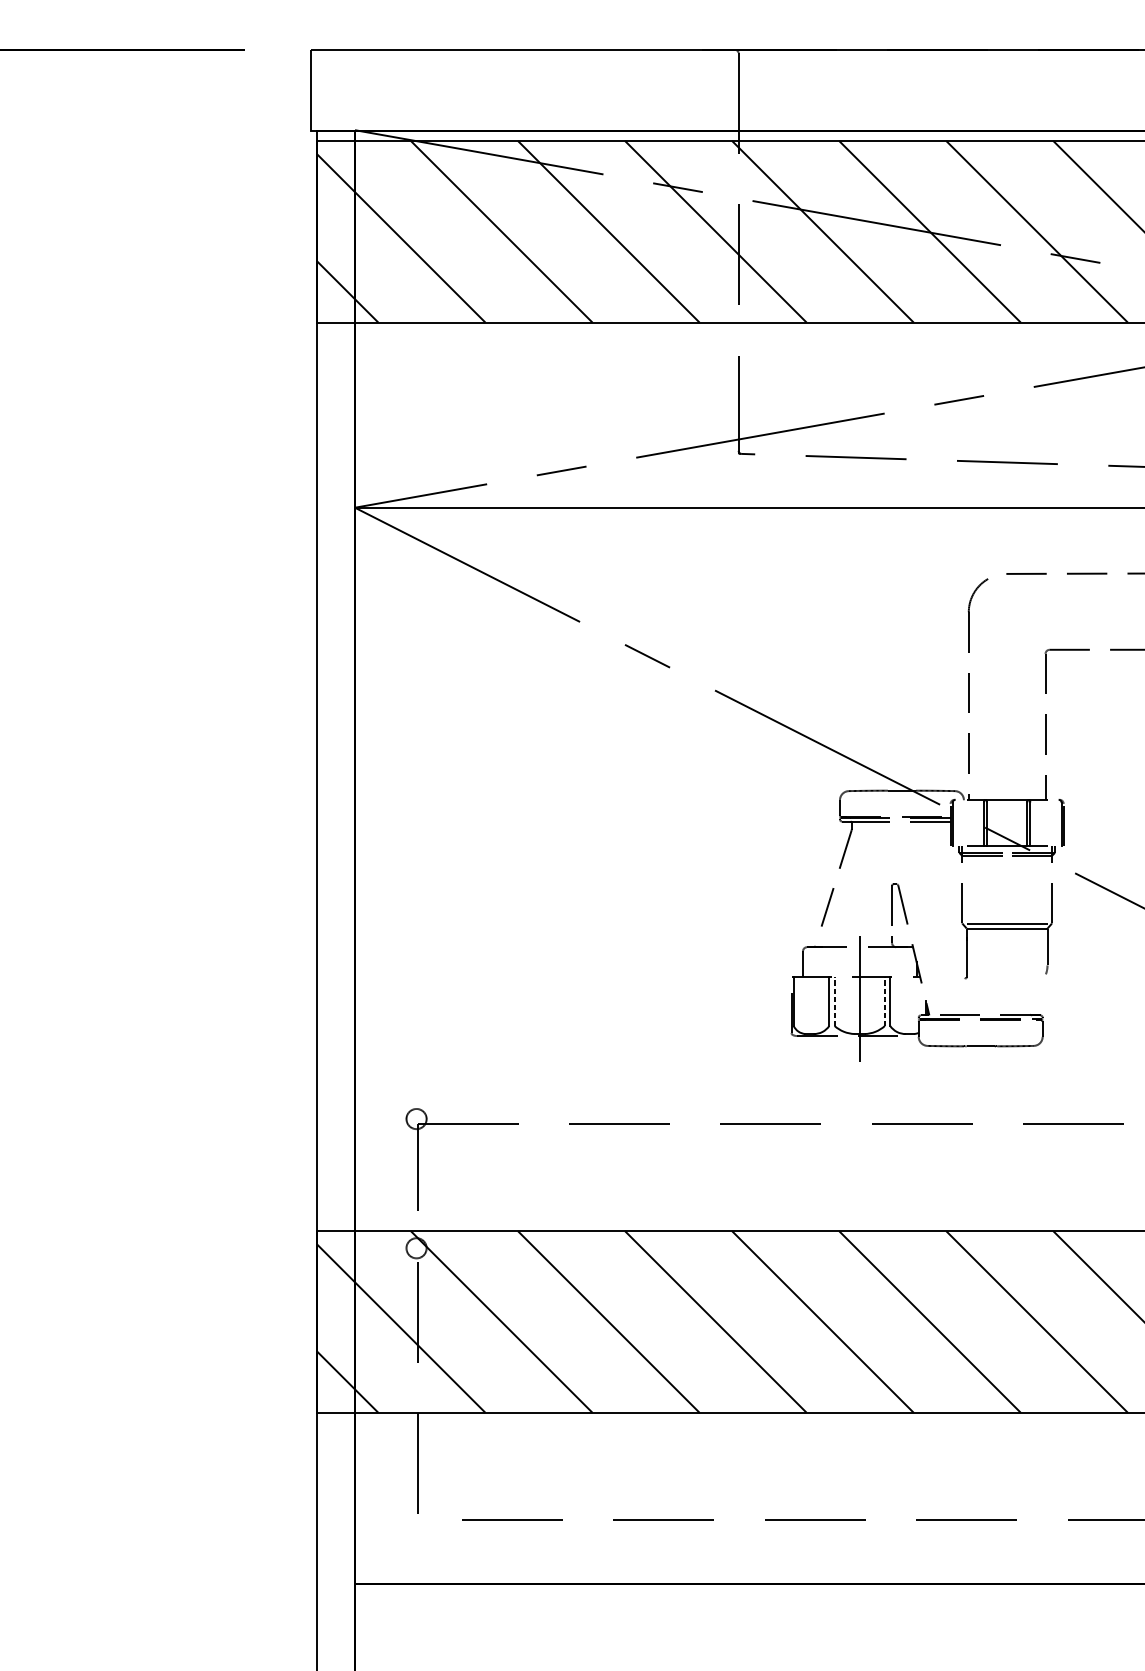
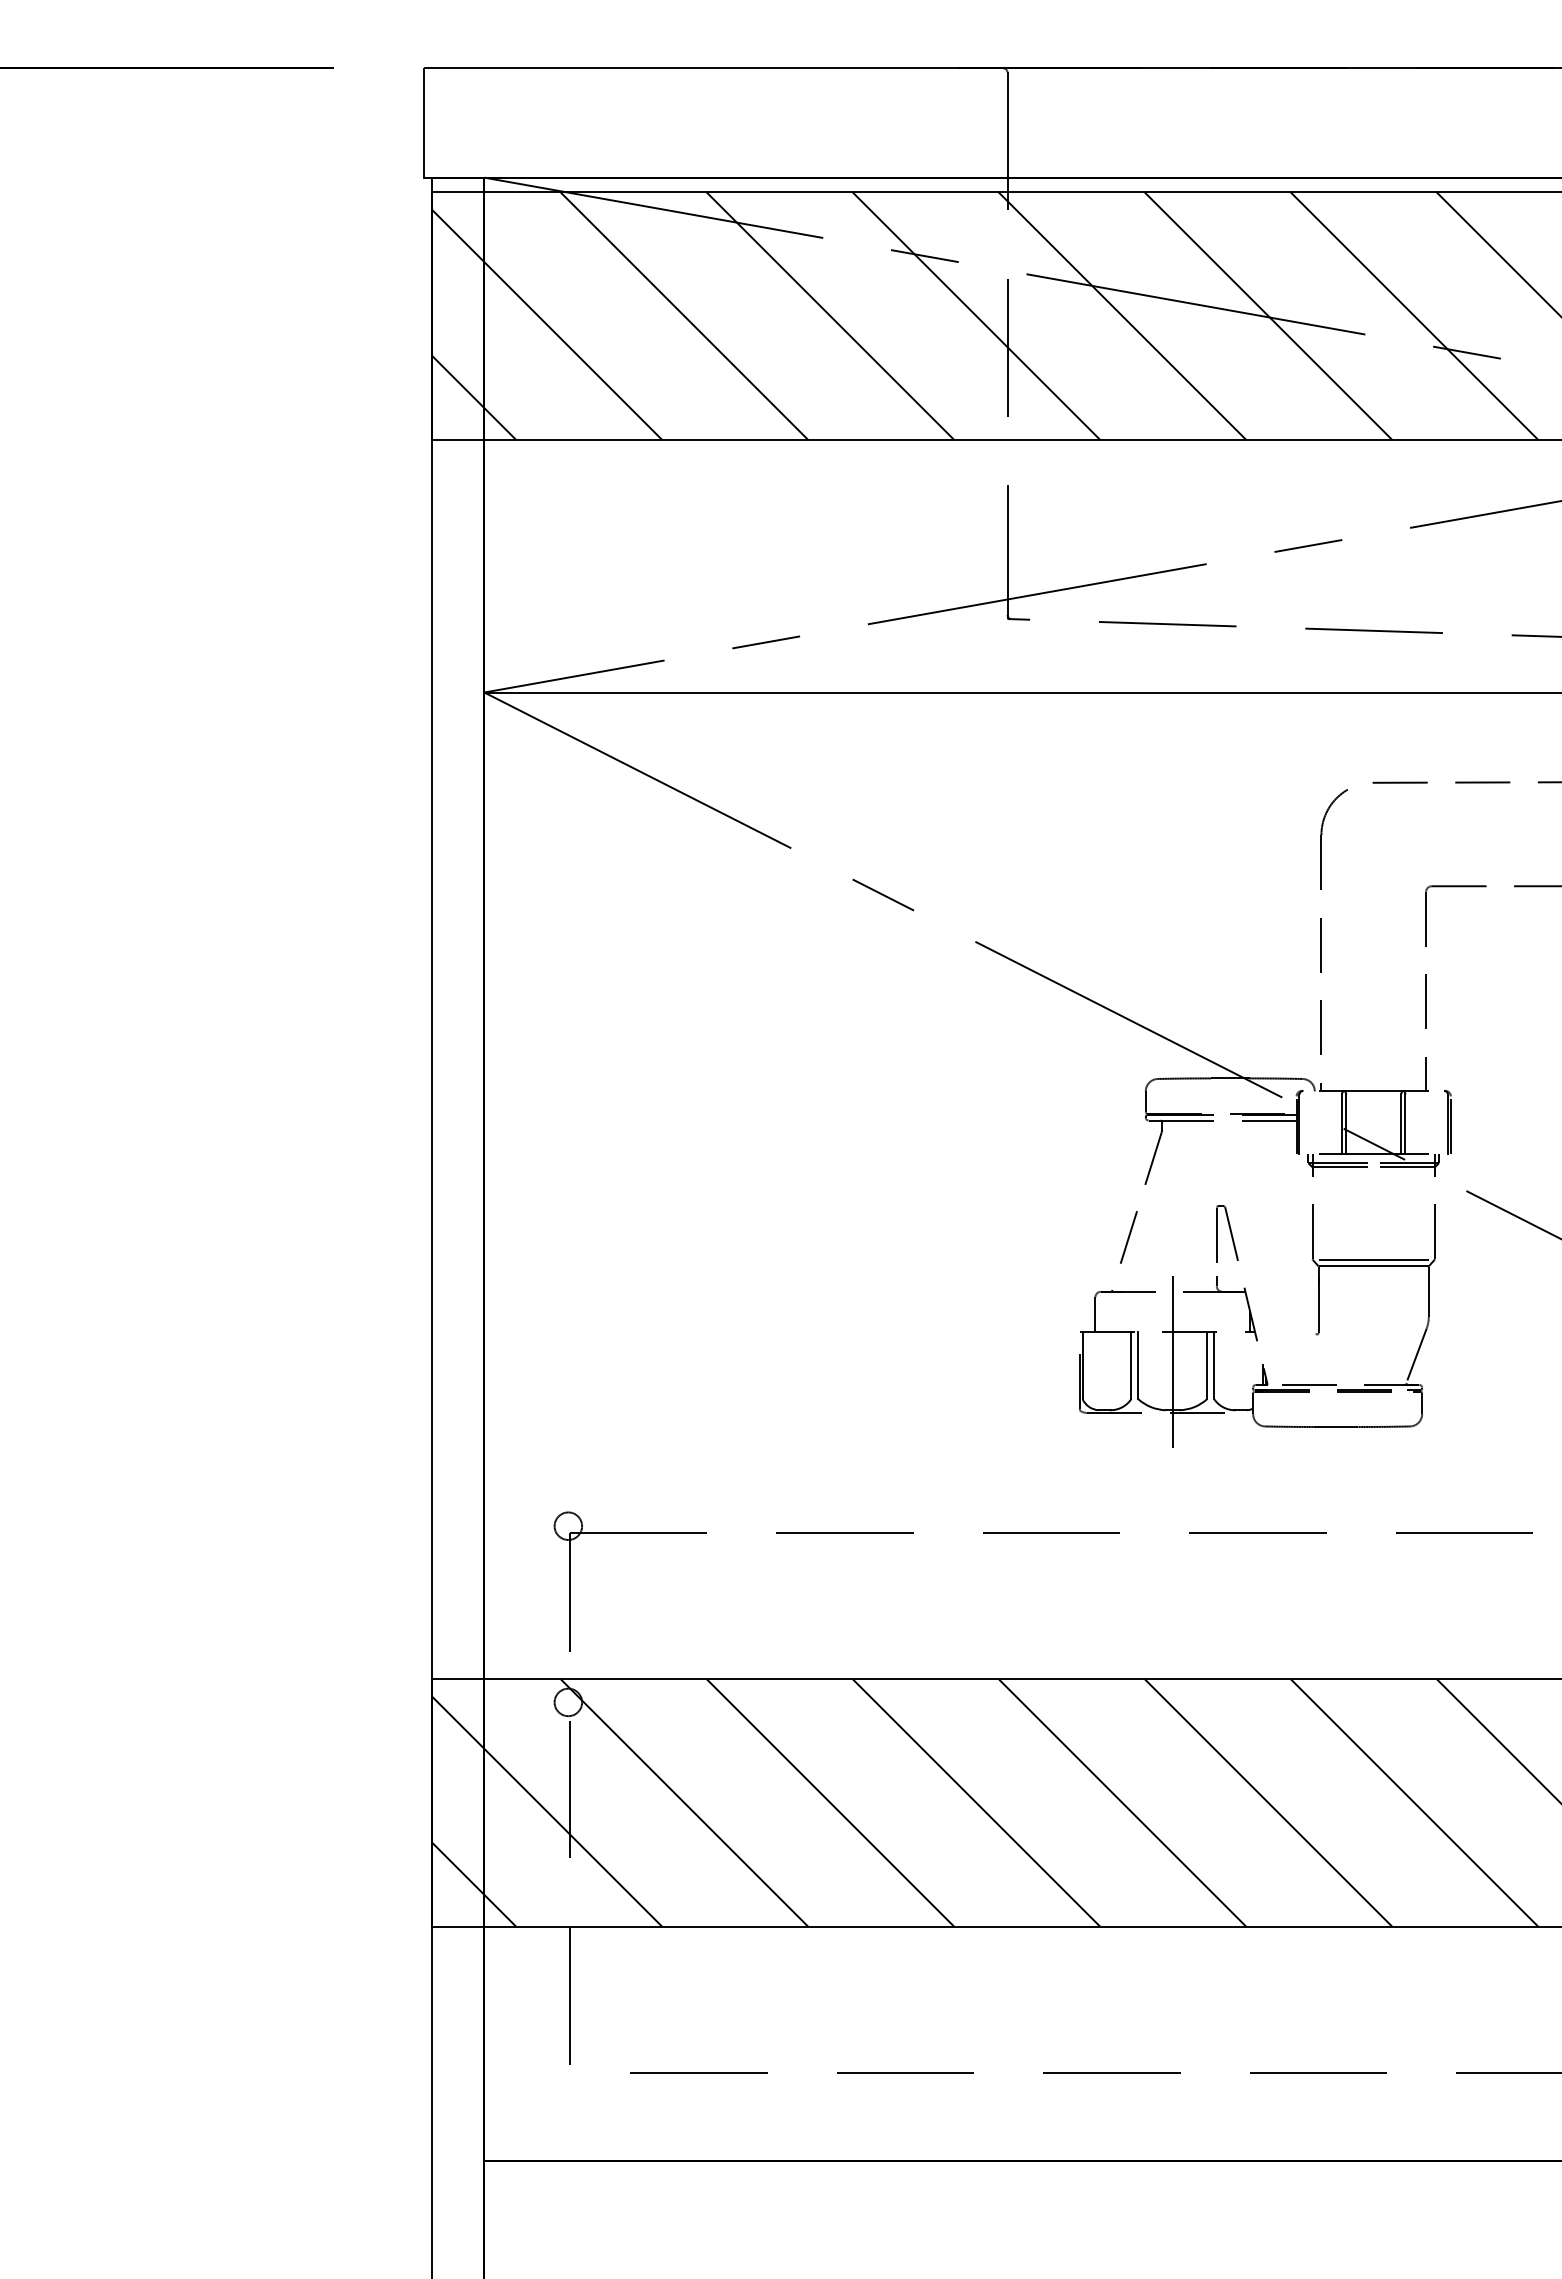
line: (1038, 993) -> (1416, 1355), added
line: (834, 1001) -> (1138, 1365), dashed -> solid
line: (885, 1001) -> (1207, 1365), dashed -> solid

